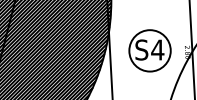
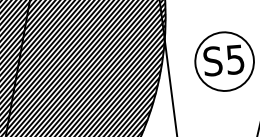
text: (157, 49) -> (235, 58), S4 -> S5

